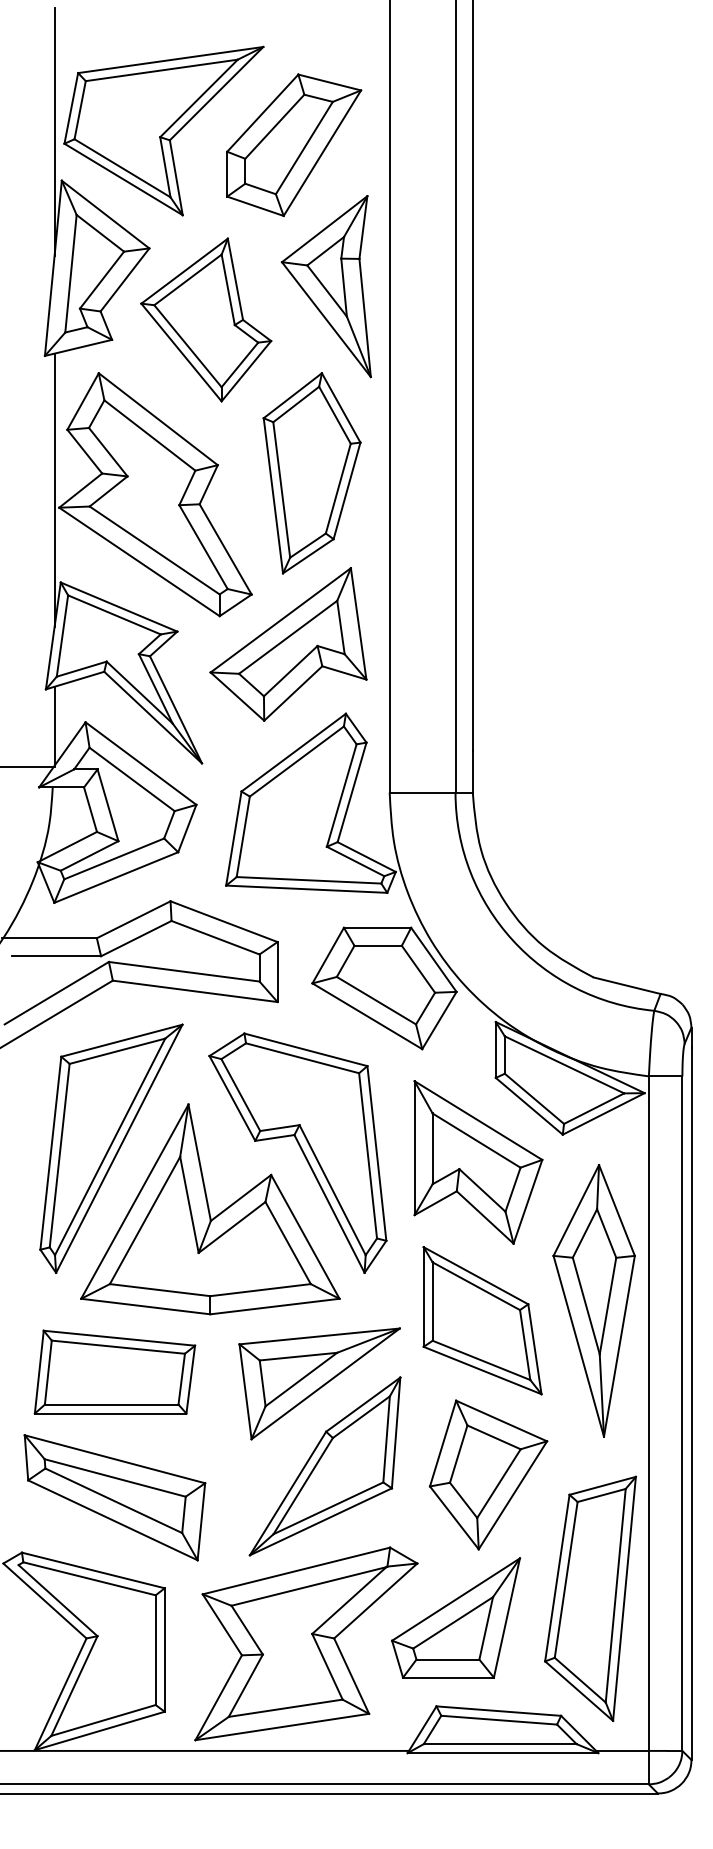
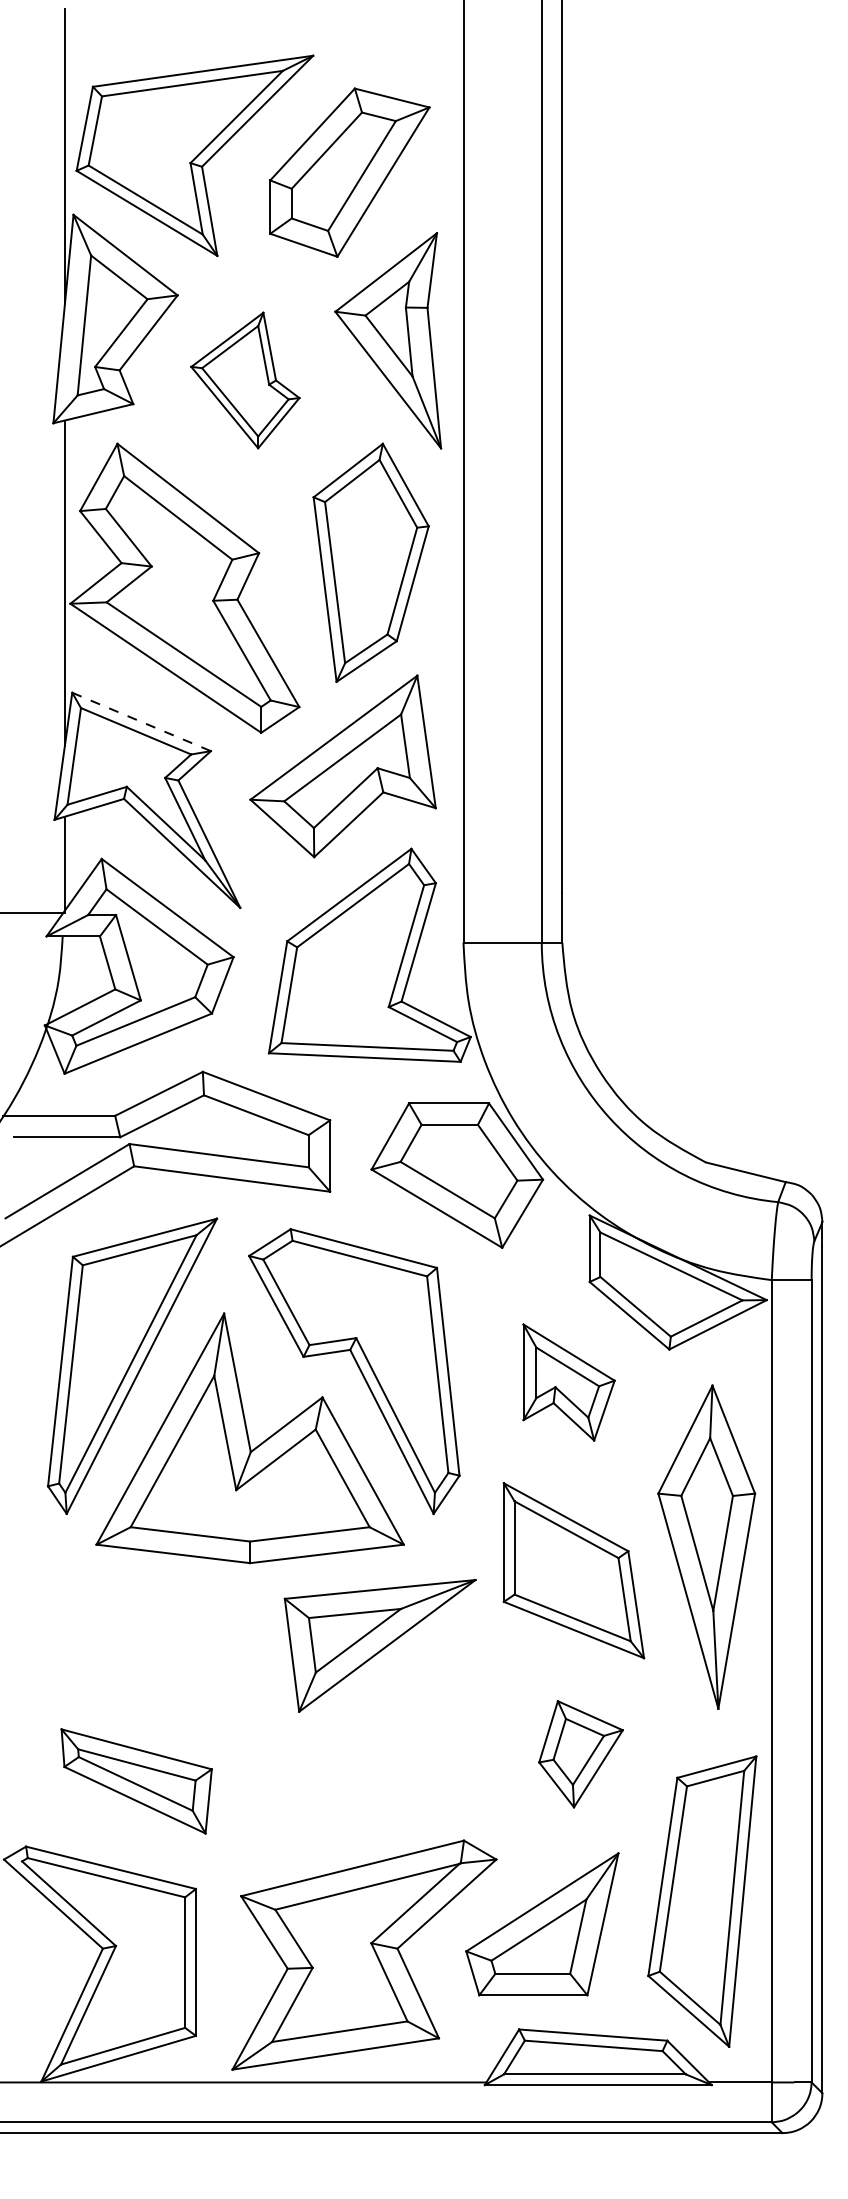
part: (206, 319) -> (245, 379), size x0.7
line: (119, 607) -> (142, 722), solid -> dashed
part: (478, 1162) -> (569, 1382), size x0.6
part: (114, 1371) -> (136, 1631), removed
part: (324, 1466) -> (385, 1744), removed
part: (488, 1474) -> (581, 1753), size x0.6
part: (114, 1497) -> (136, 1781), size x0.7

